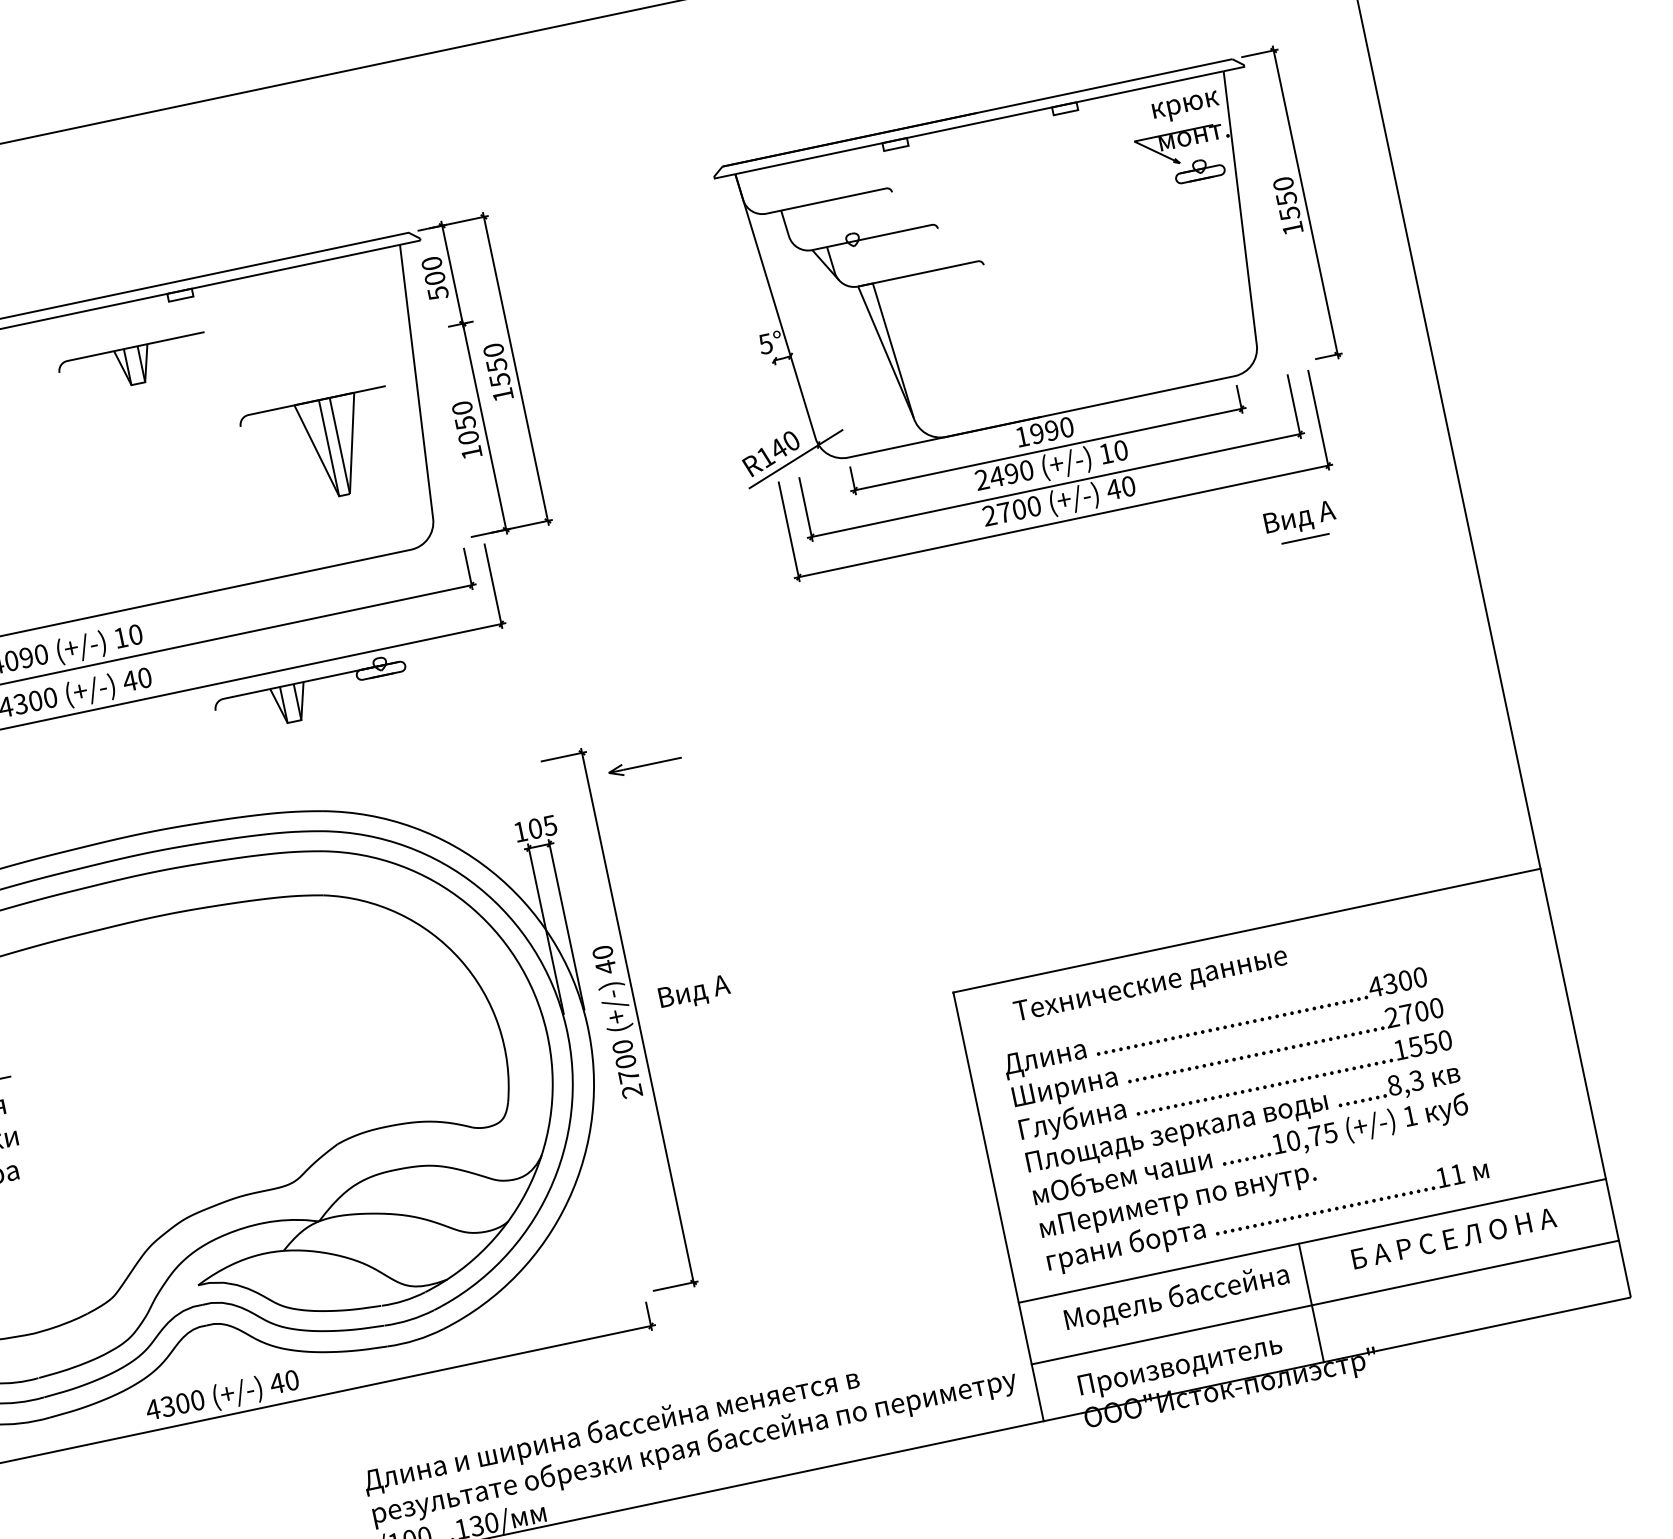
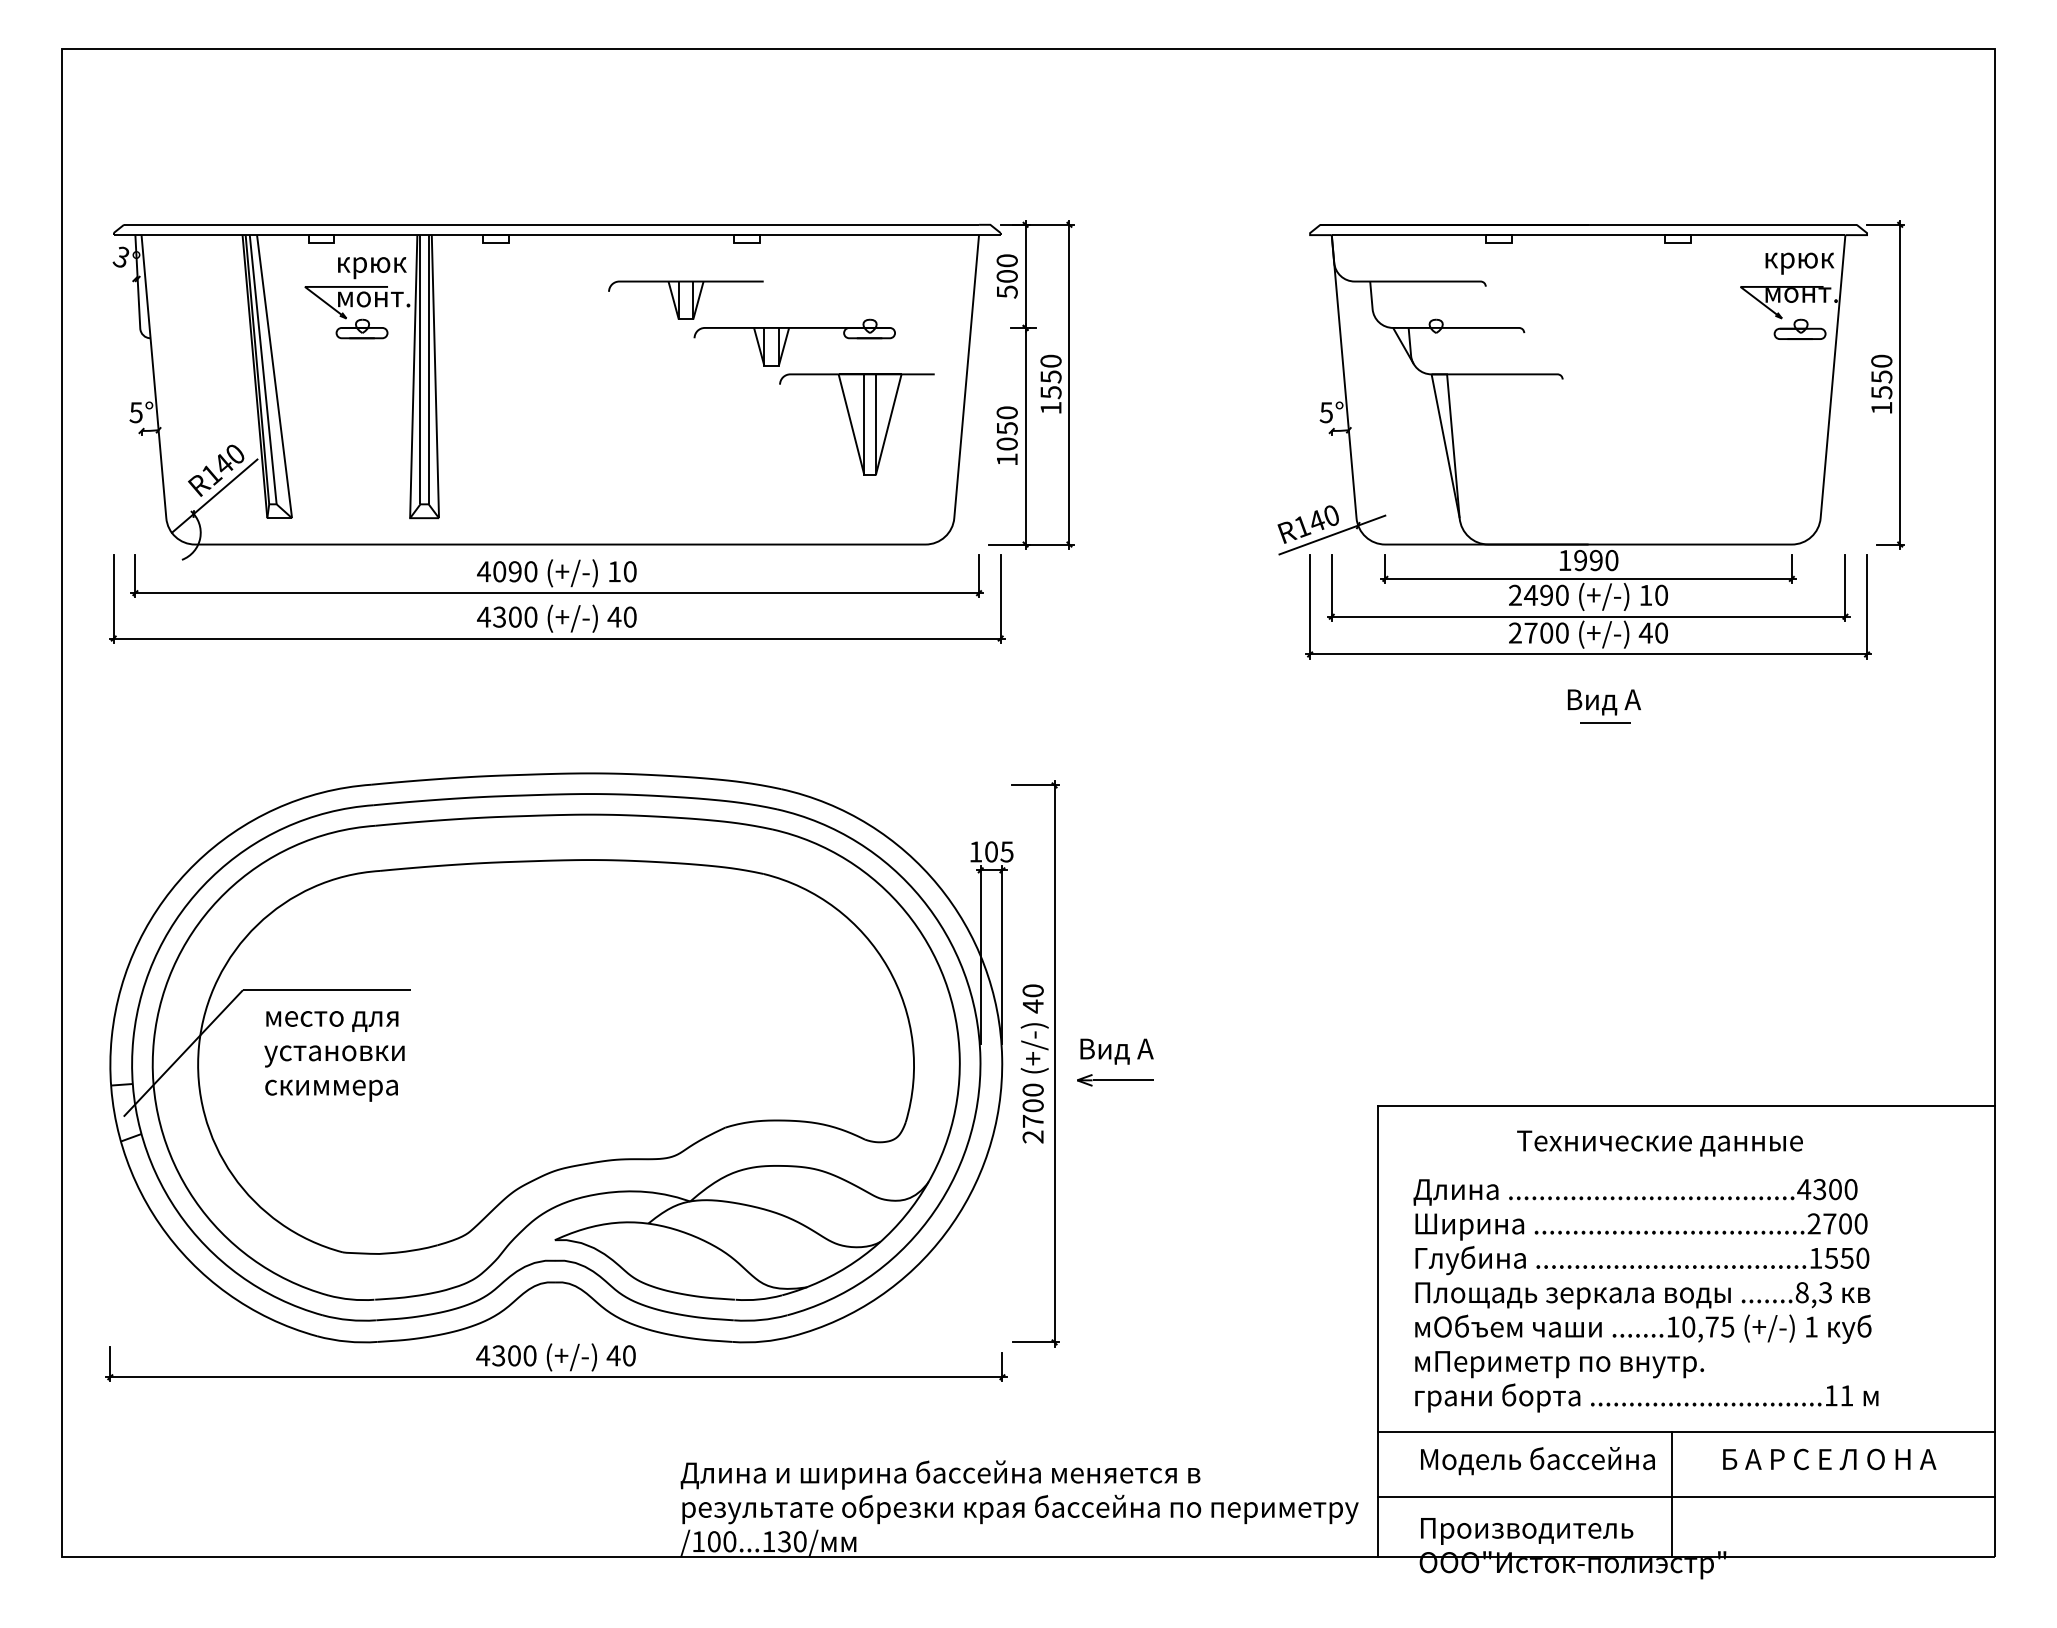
part: (1301, 522) -> (1604, 706), moved
part: (303, 696) -> (786, 342), moved
part: (645, 765) -> (1115, 1080), moved
text: (1150, 985) -> (1659, 1143), moved

